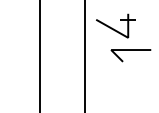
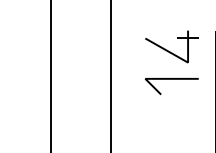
part: (115, 25) -> (171, 46), moved

